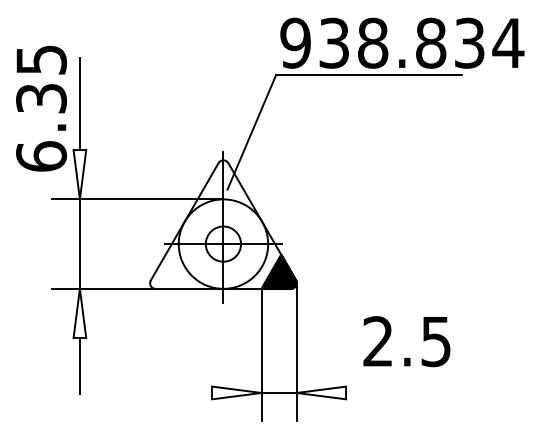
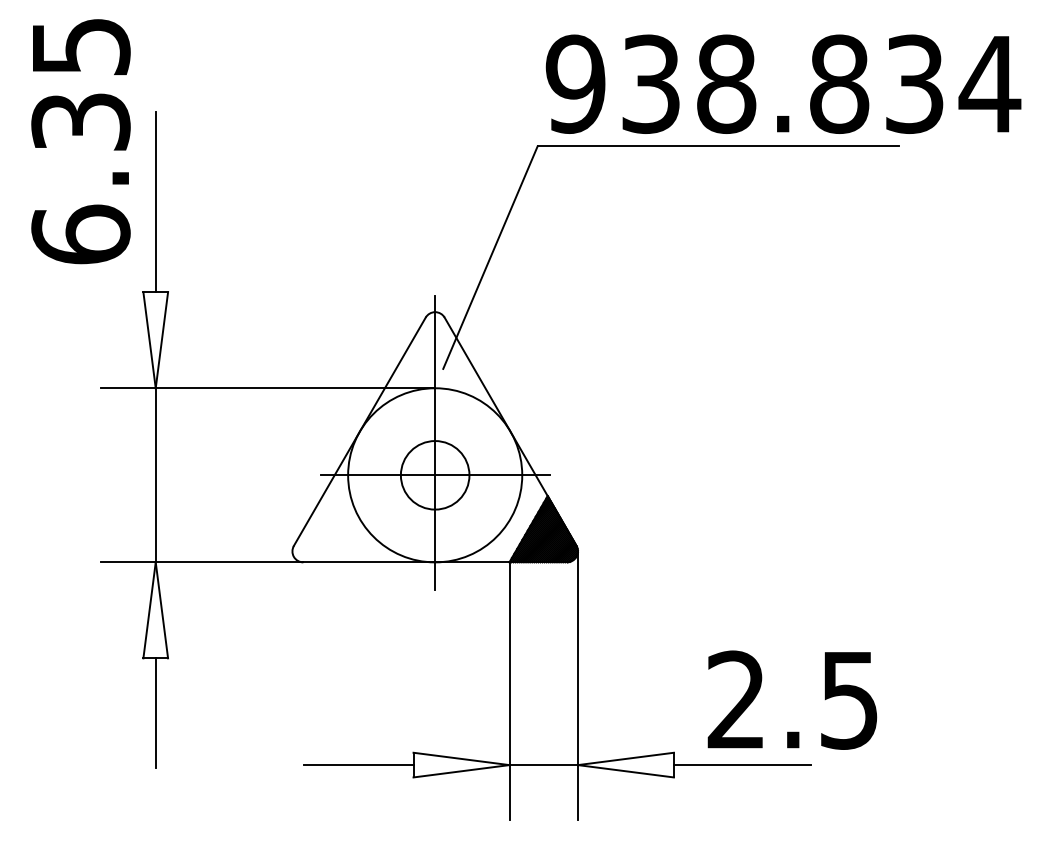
text: (41, 108) -> (80, 141), moved
text: (406, 341) -> (791, 699), moved
line: (183, 392) -> (357, 764), added
line: (381, 392) -> (742, 764), added

